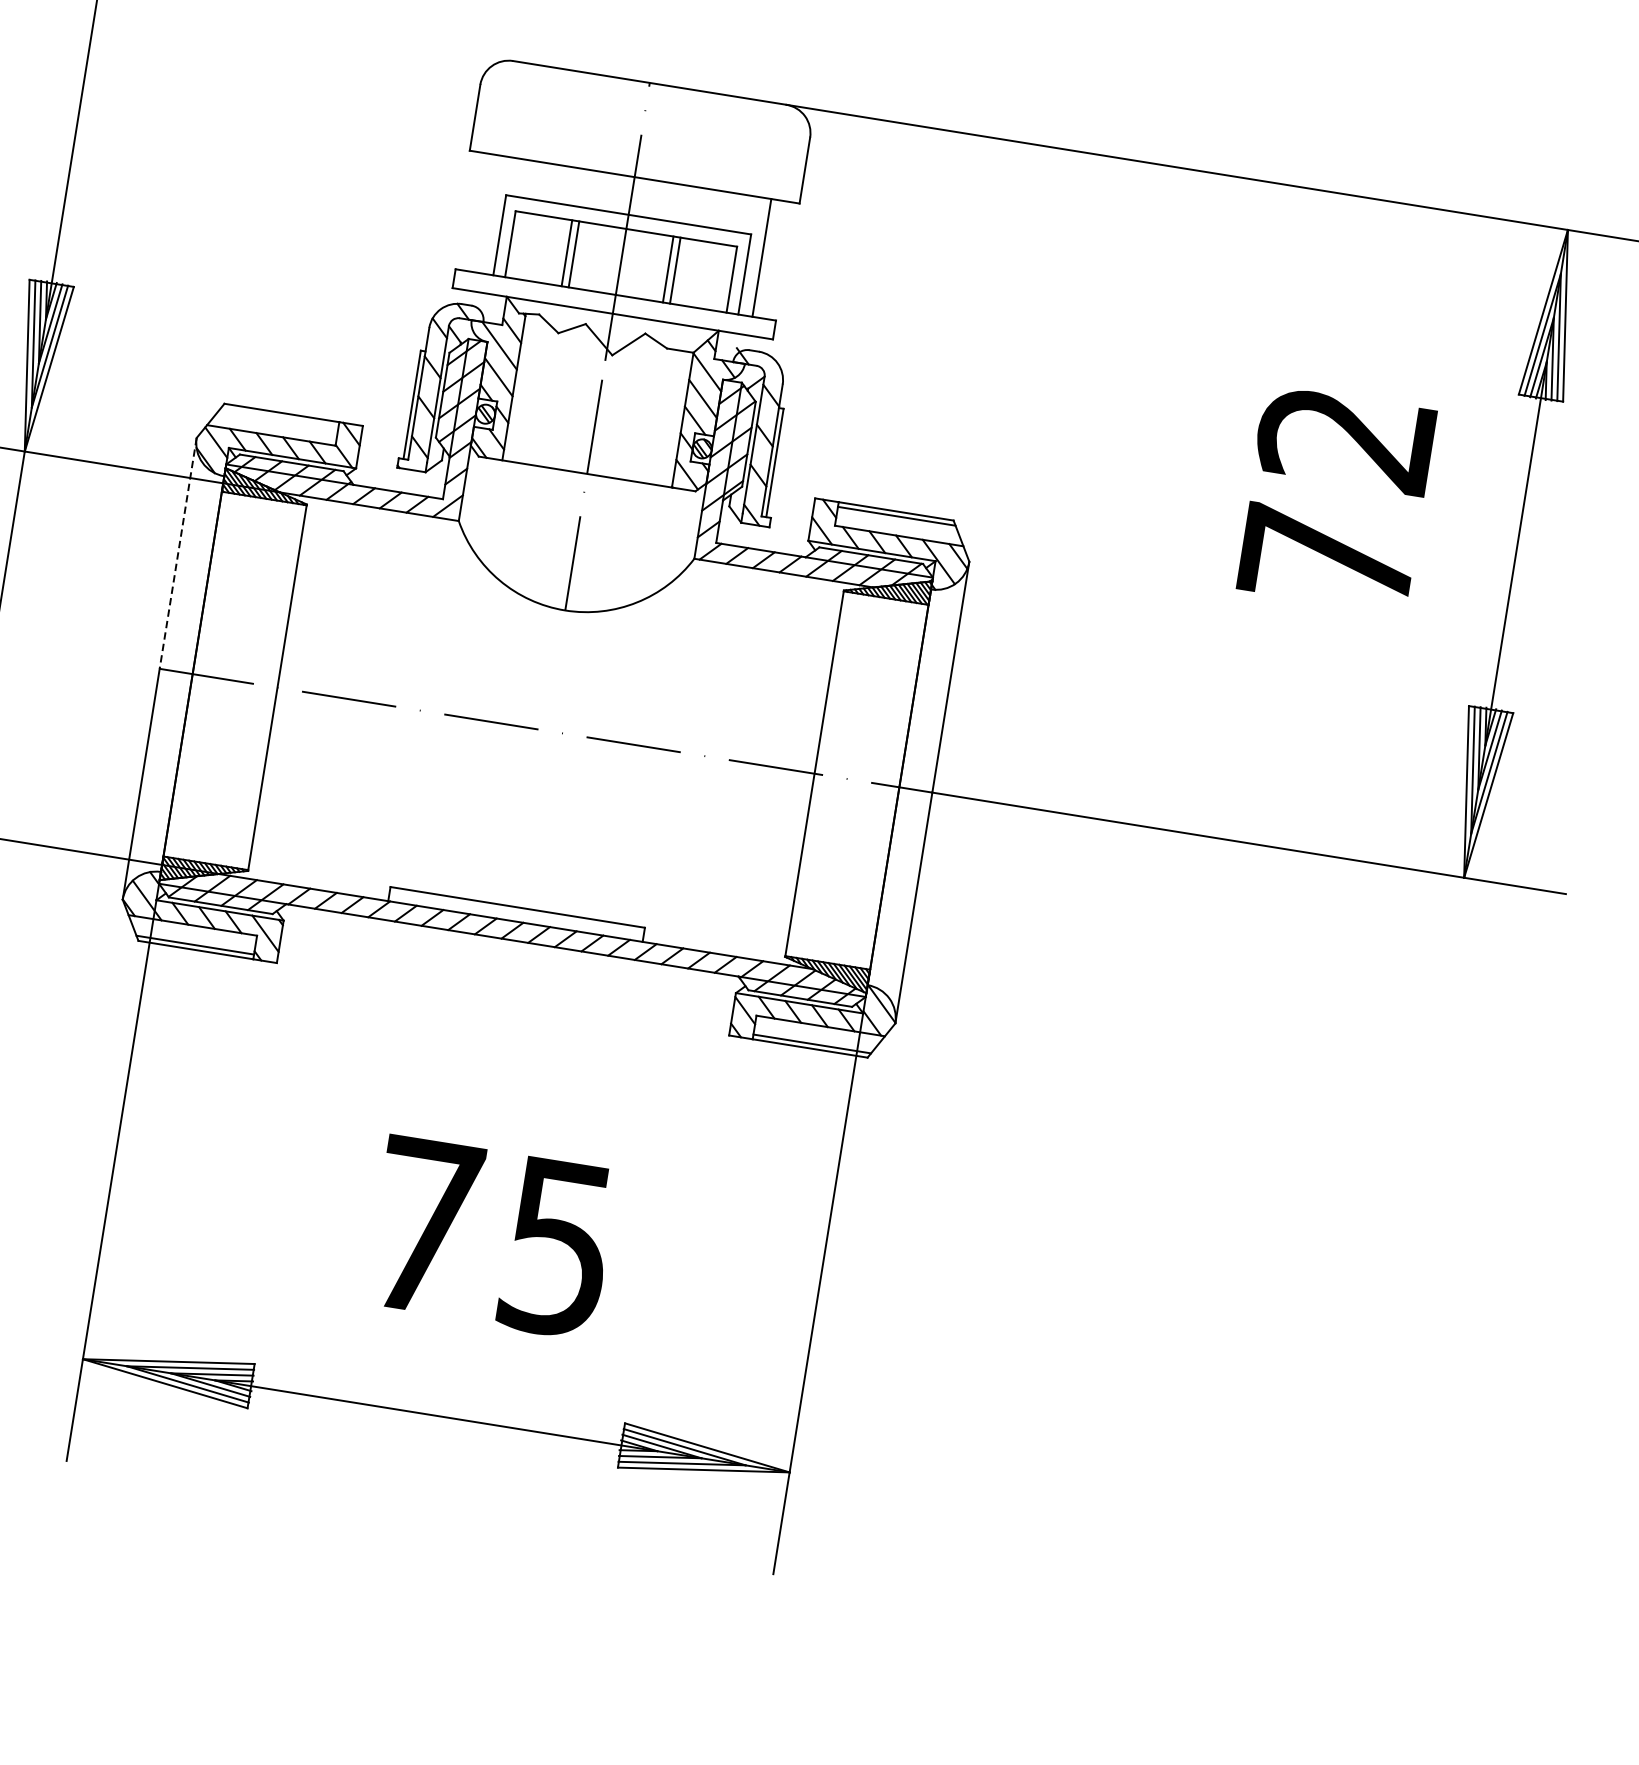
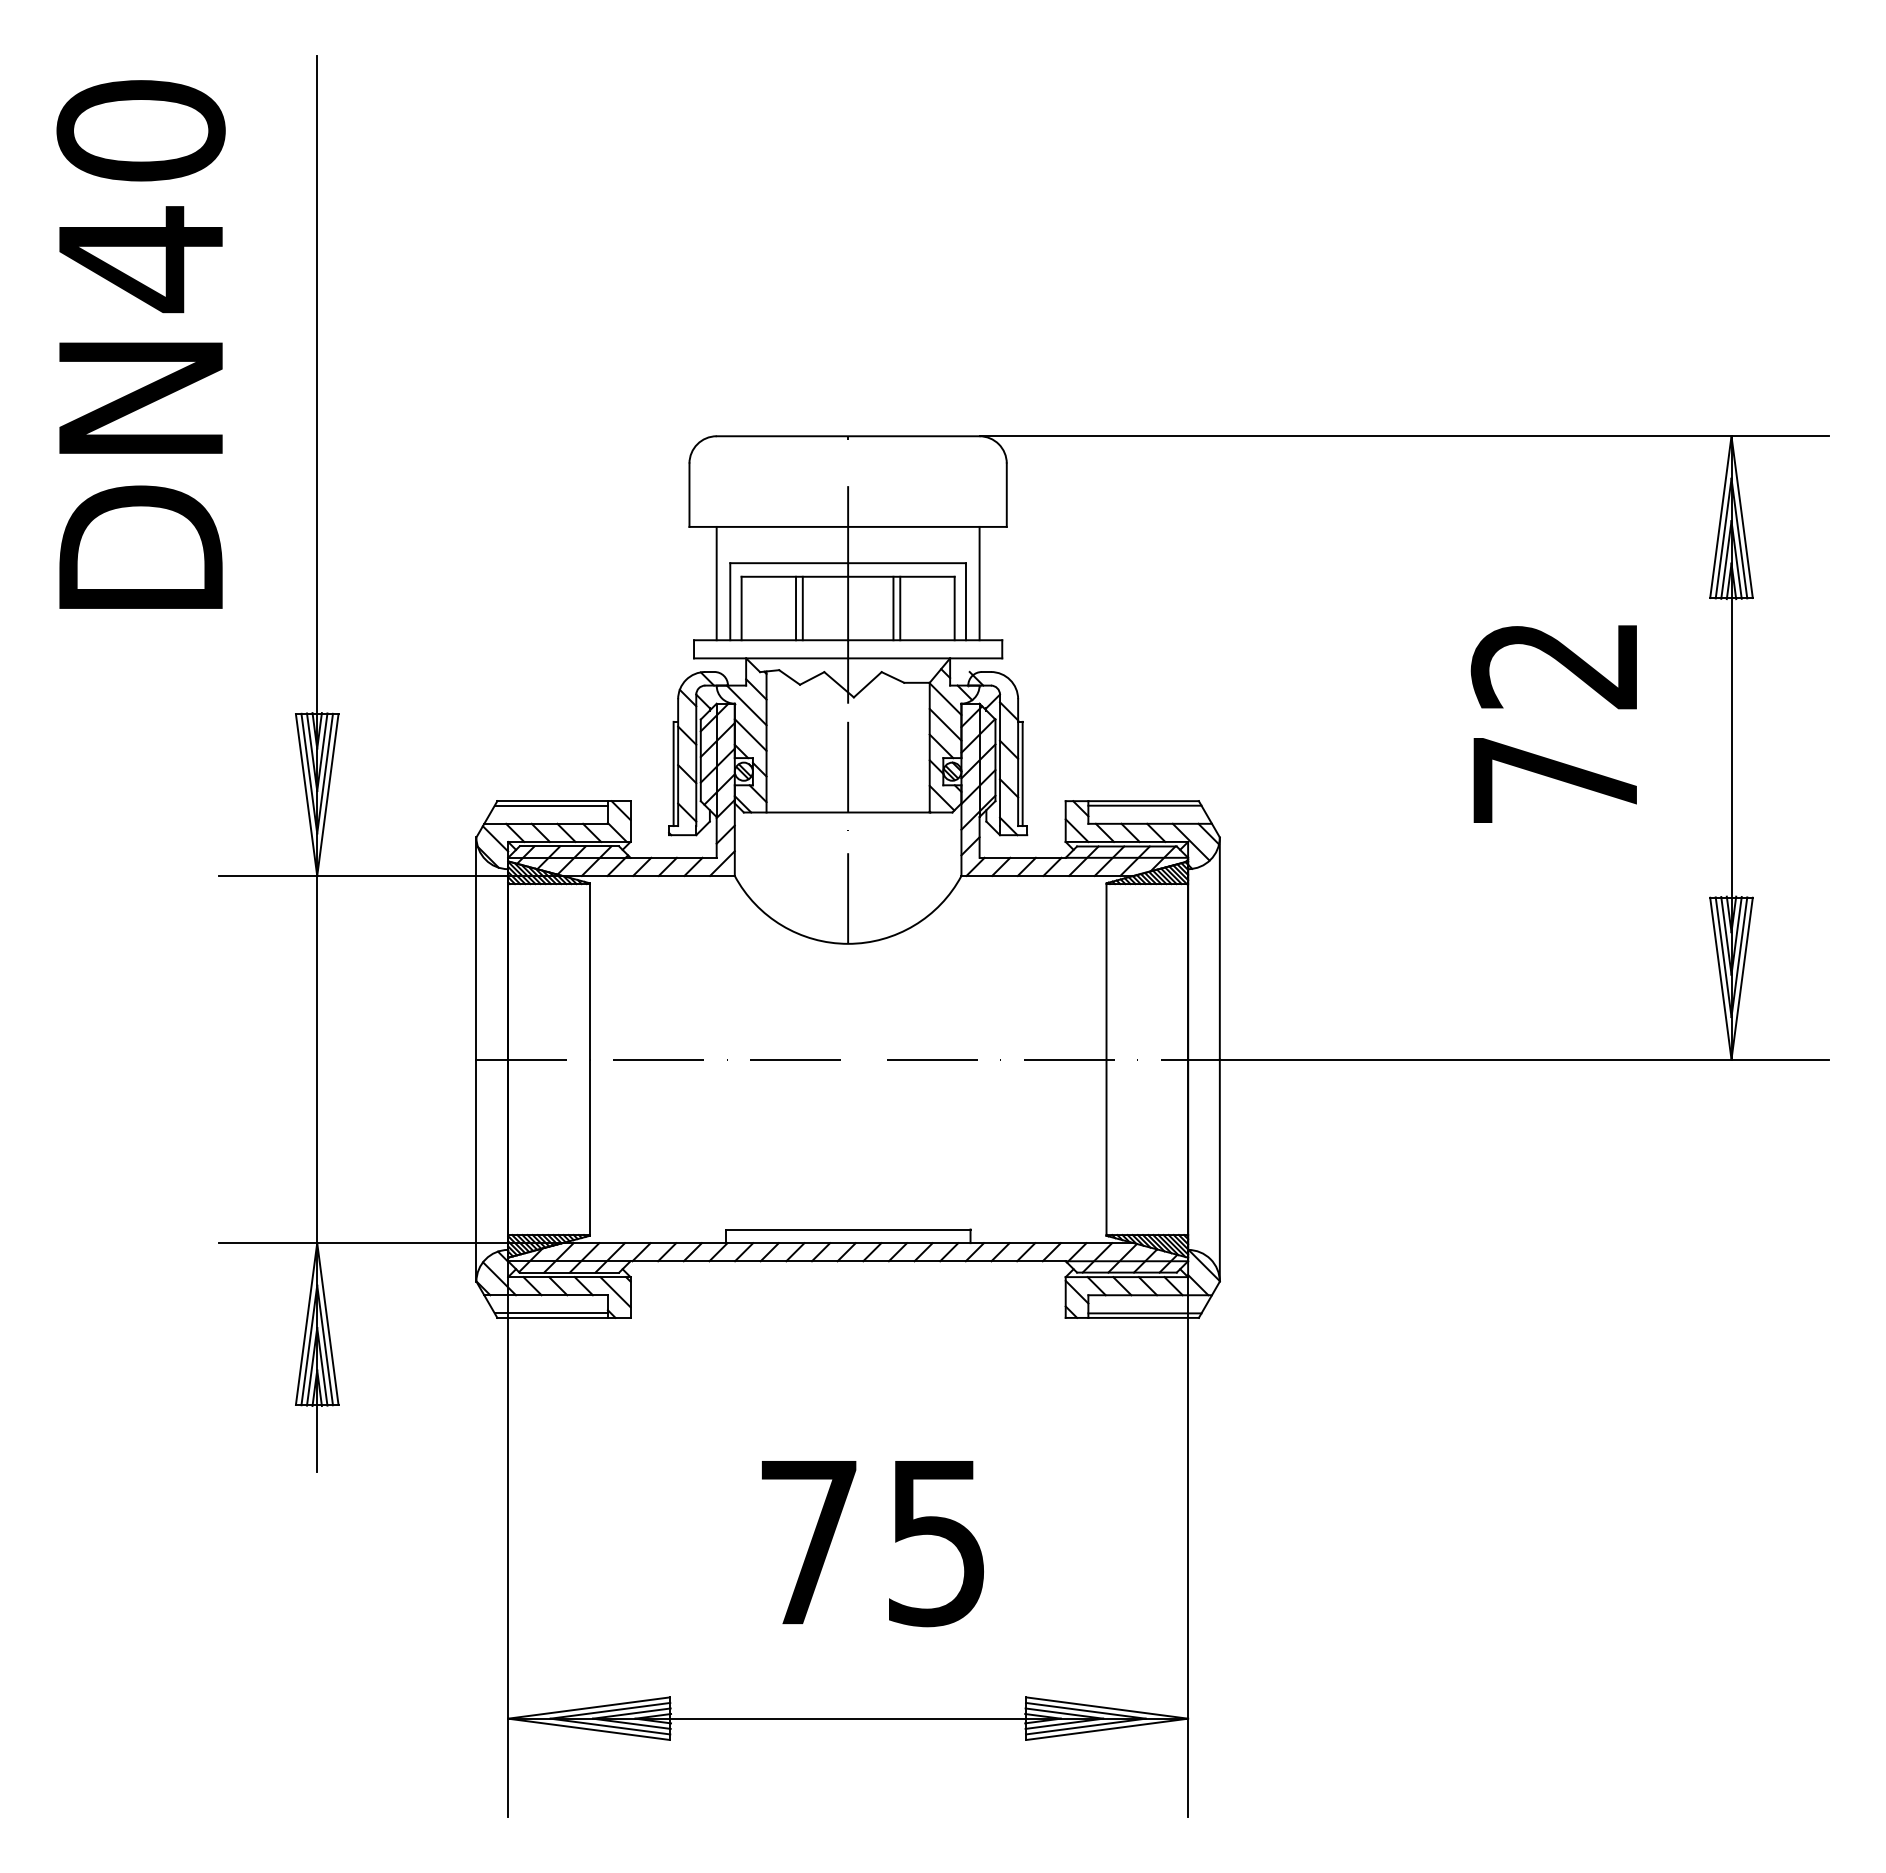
line: (488, 214) -> (716, 583), added
line: (278, 417) -> (550, 805), added
line: (178, 553) -> (476, 948), dashed -> solid

